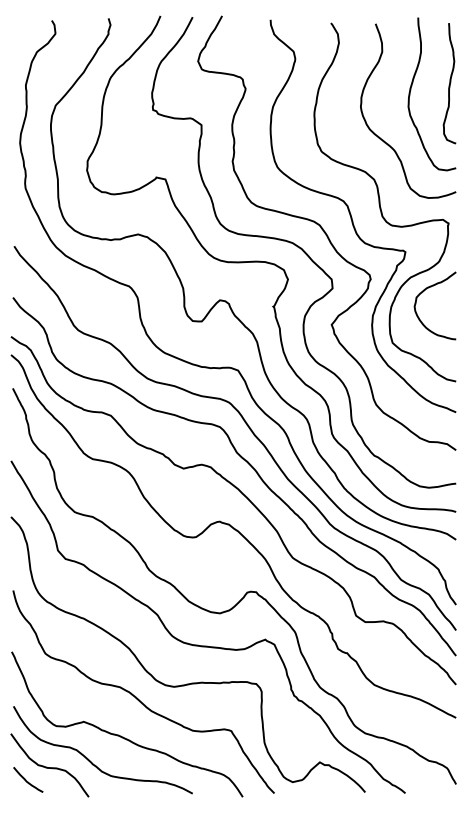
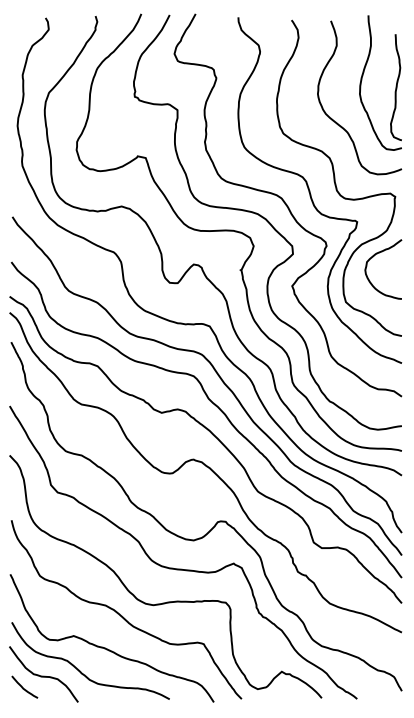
curve: (448, 83) -> (395, 87), moved

